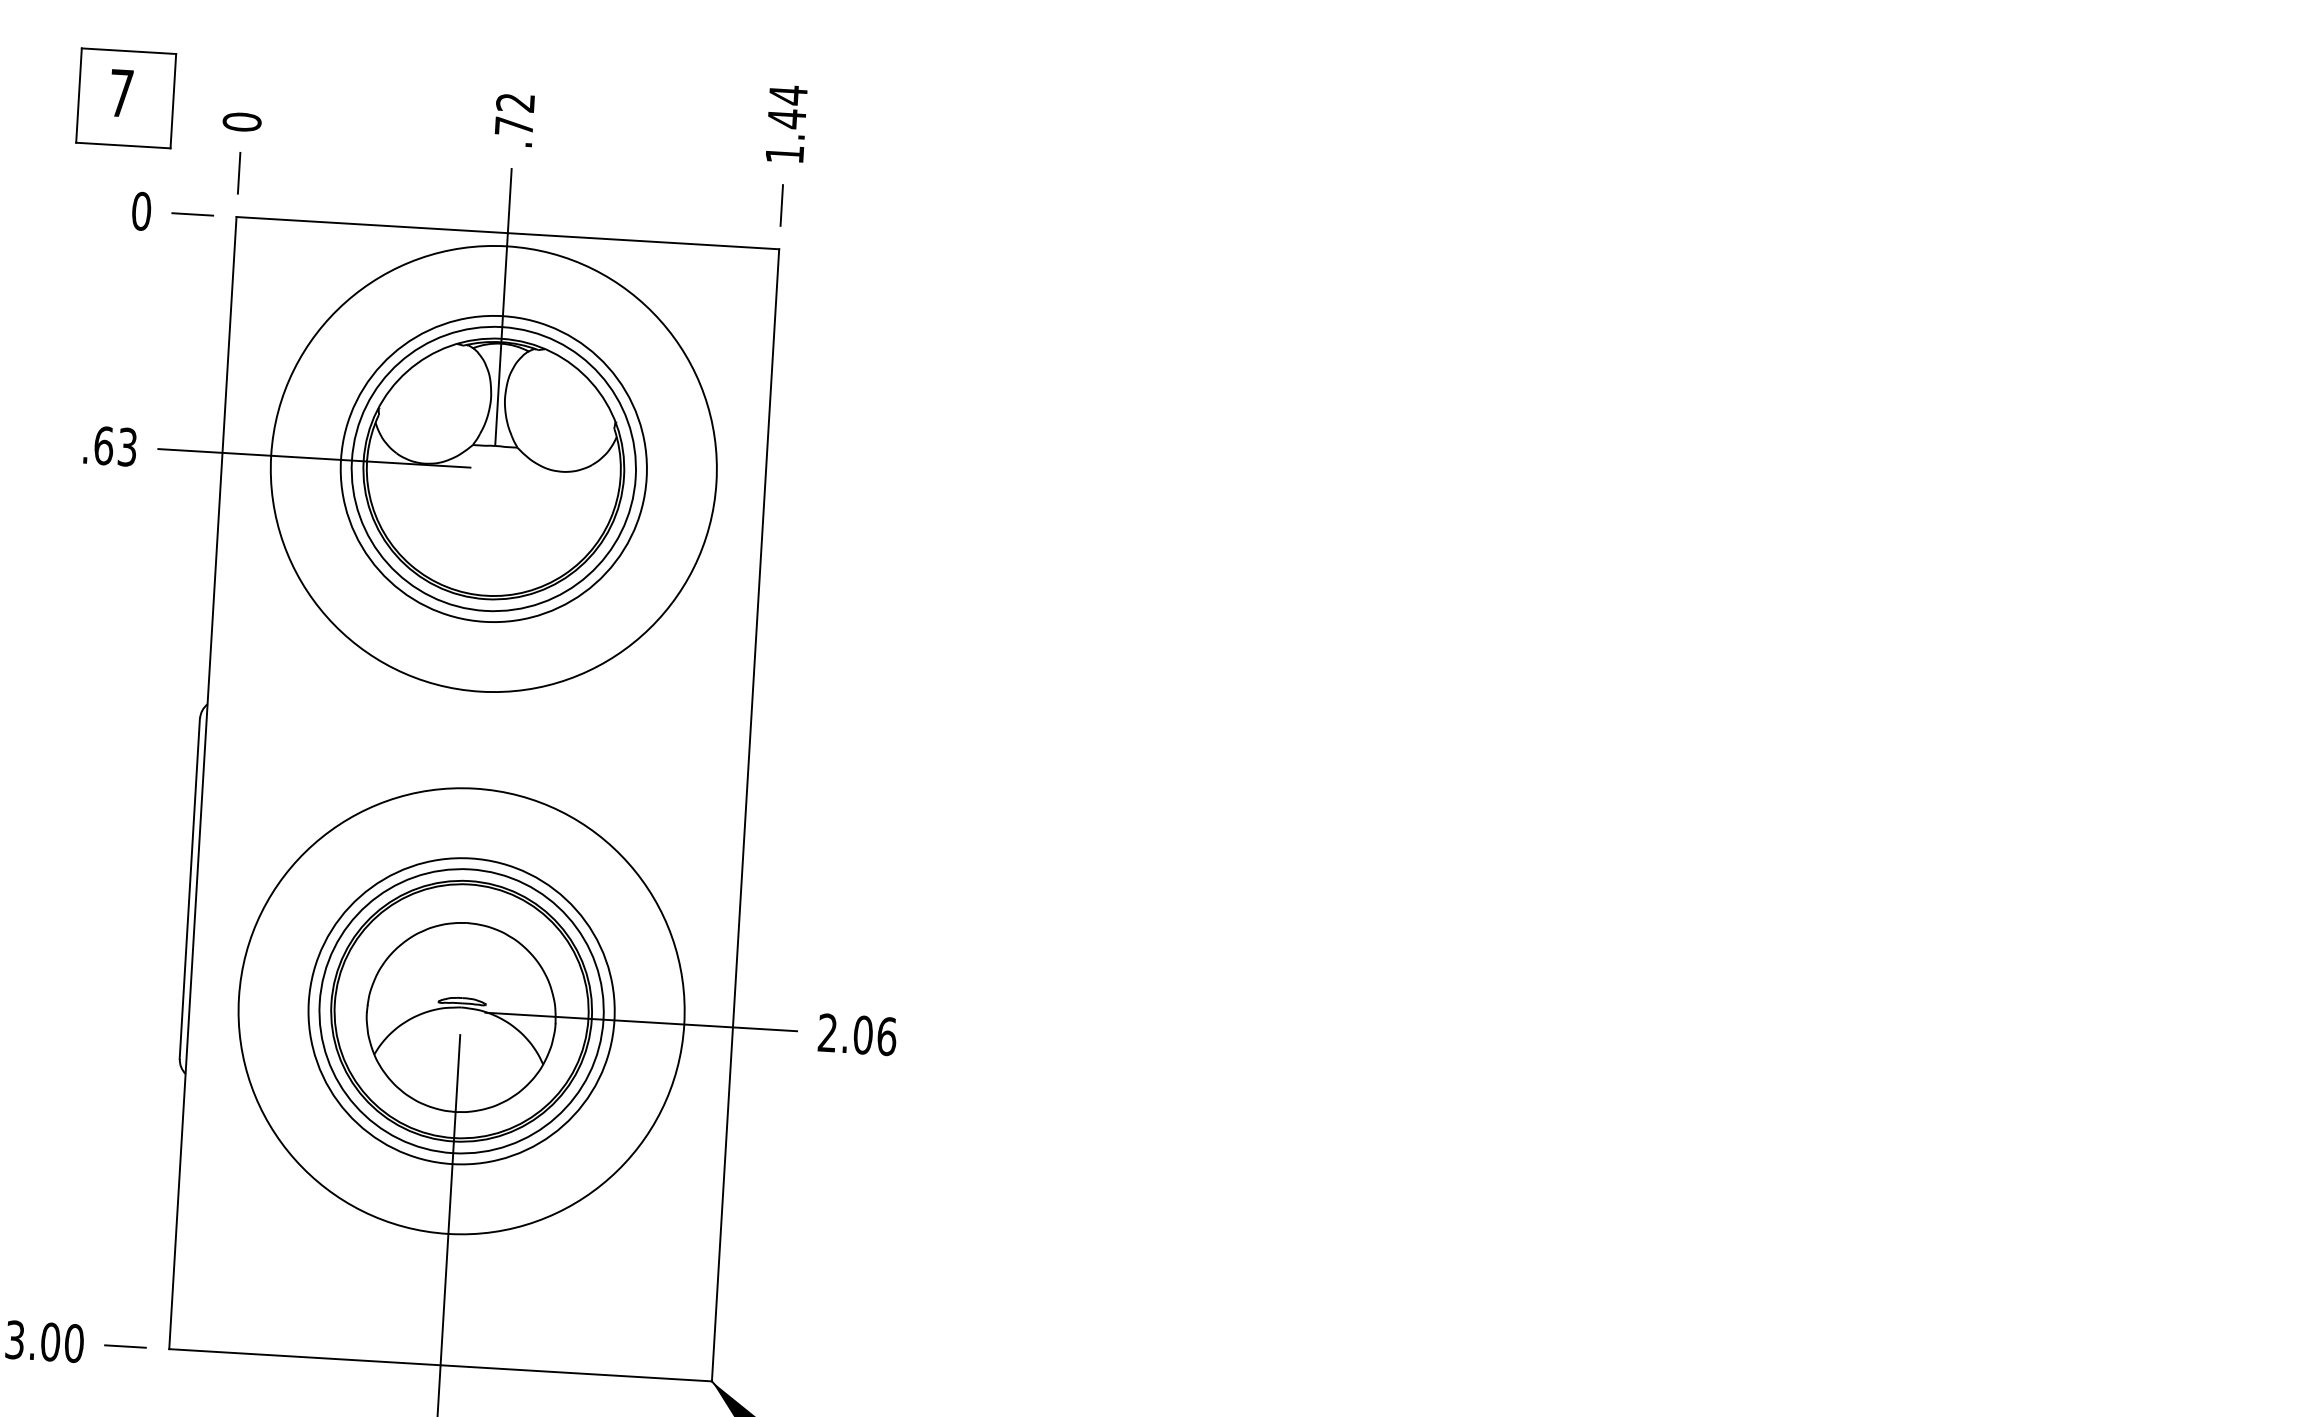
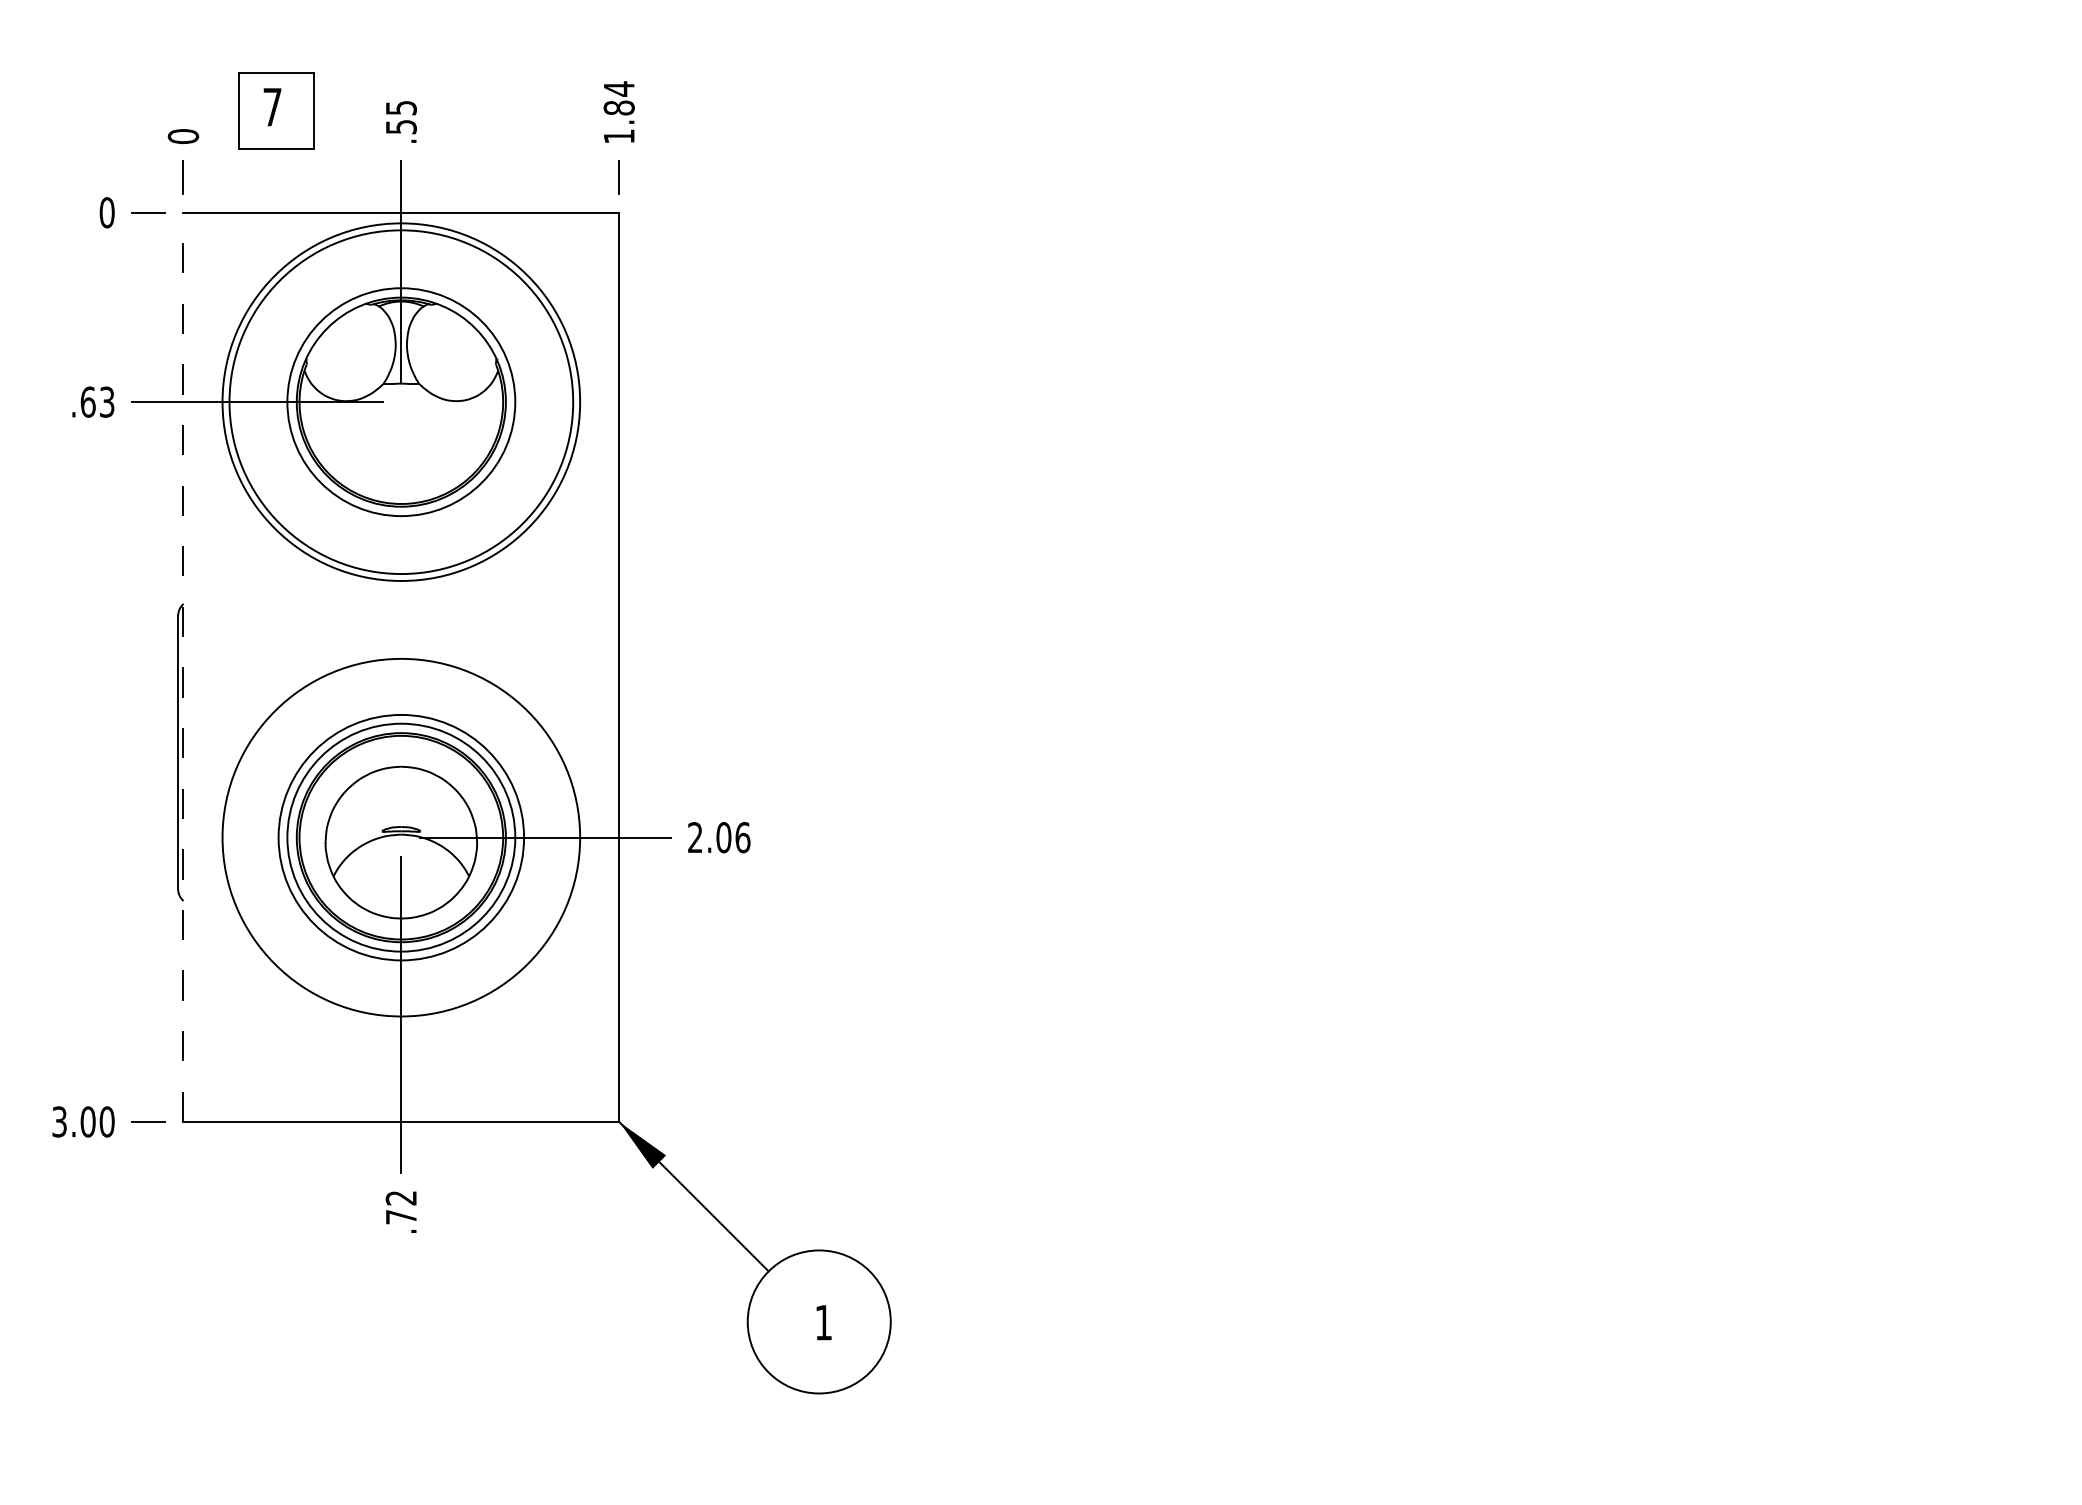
part: (126, 97) -> (276, 110), moved
text: (513, 114) -> (400, 117), .72 -> .55
text: (785, 119) -> (618, 108), 1.44 -> 1.84
circle: (494, 468) -> (401, 401), size x1.4
line: (202, 783) -> (183, 667), solid -> dashed

